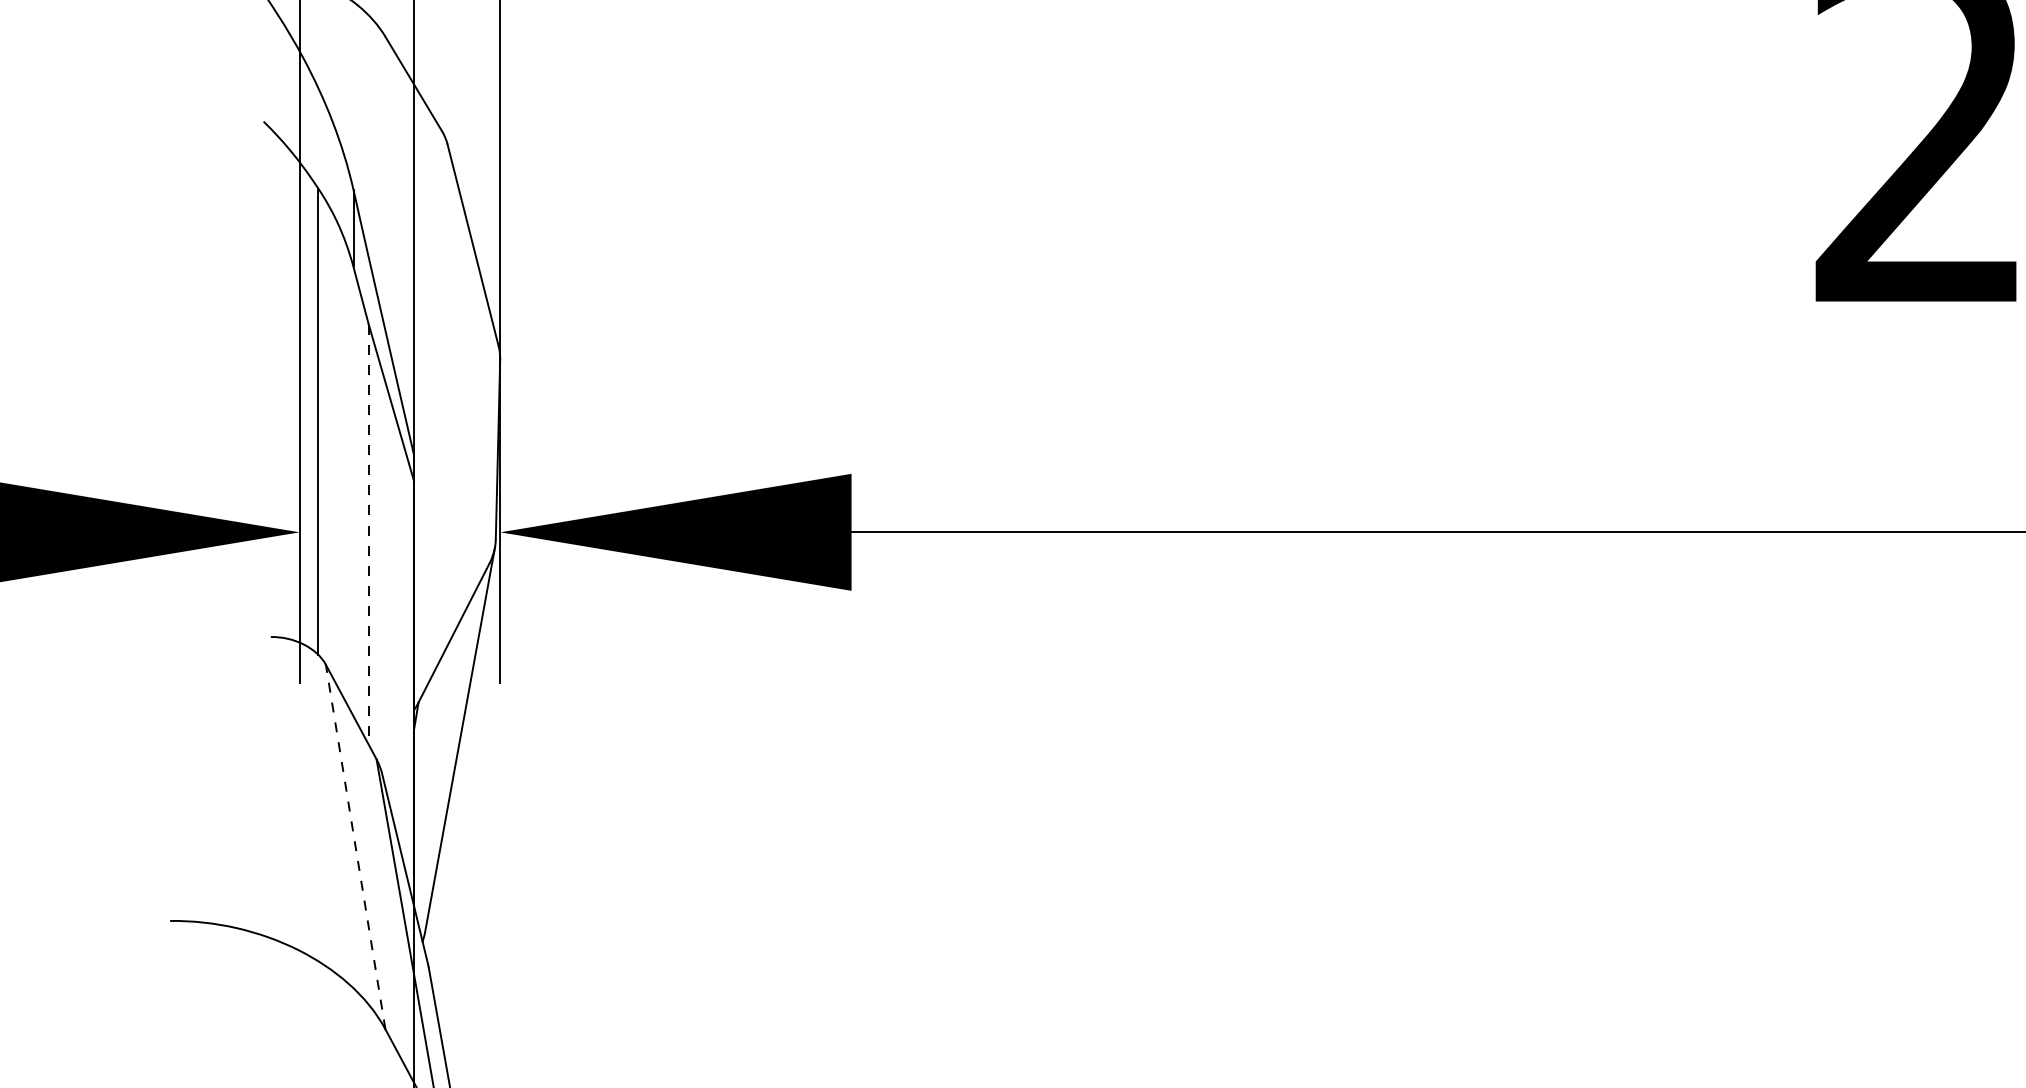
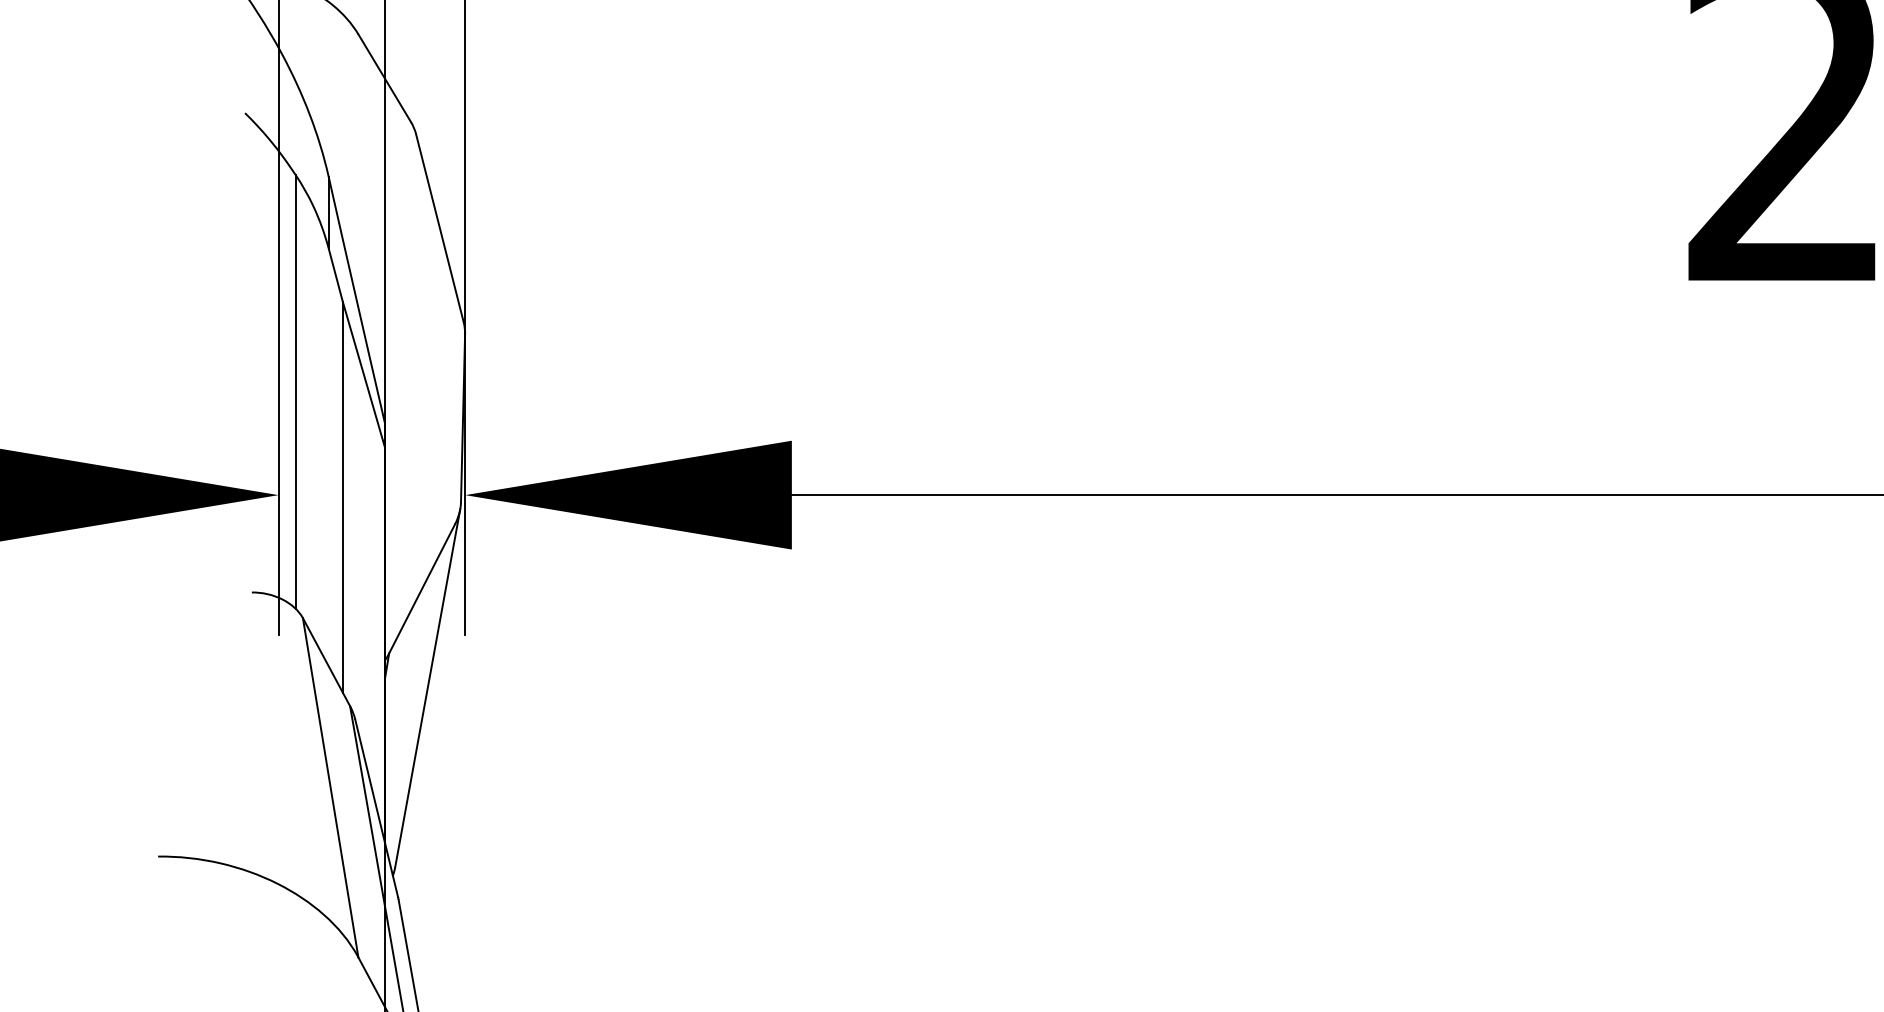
line: (368, 535) -> (342, 498), dashed -> solid
line: (355, 847) -> (330, 788), dashed -> solid

